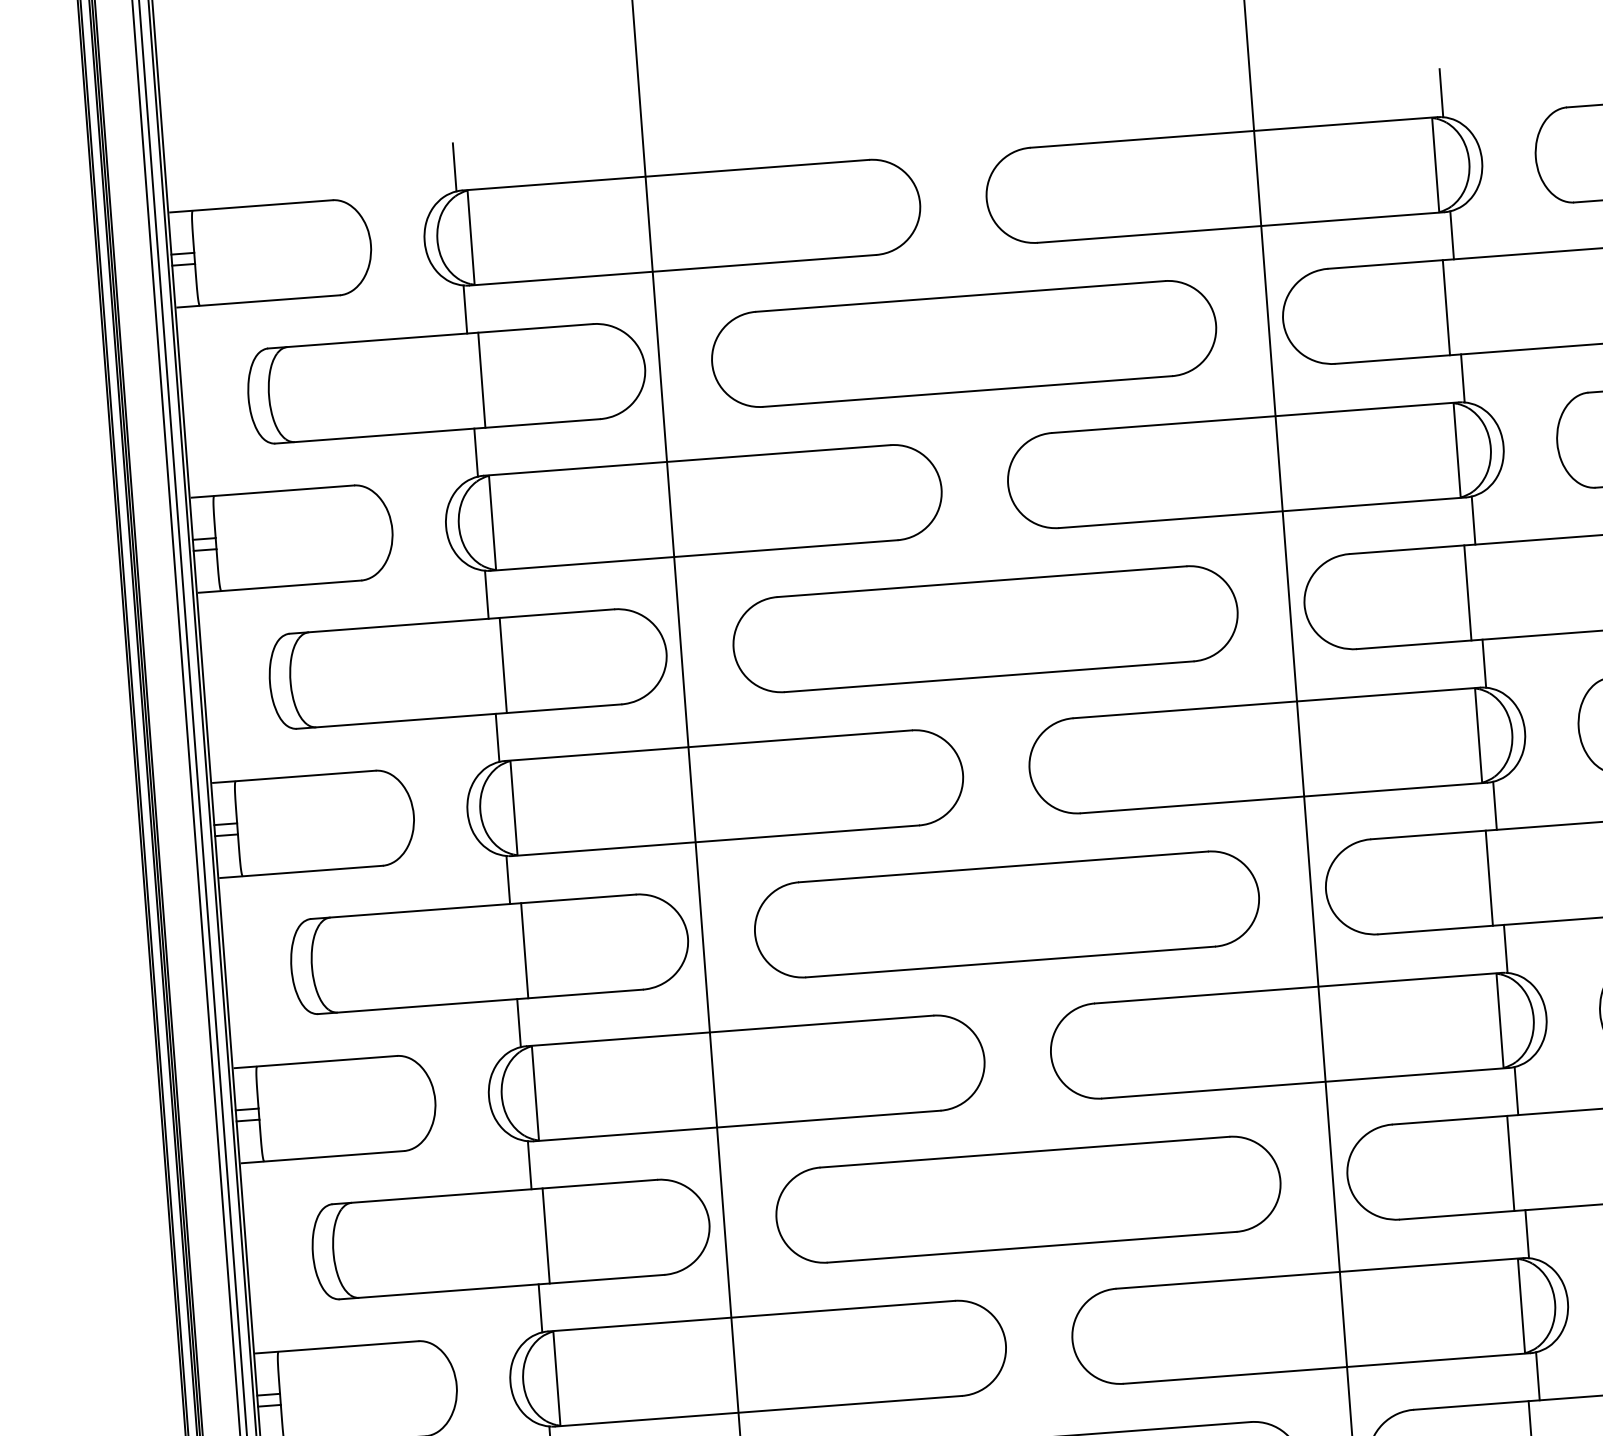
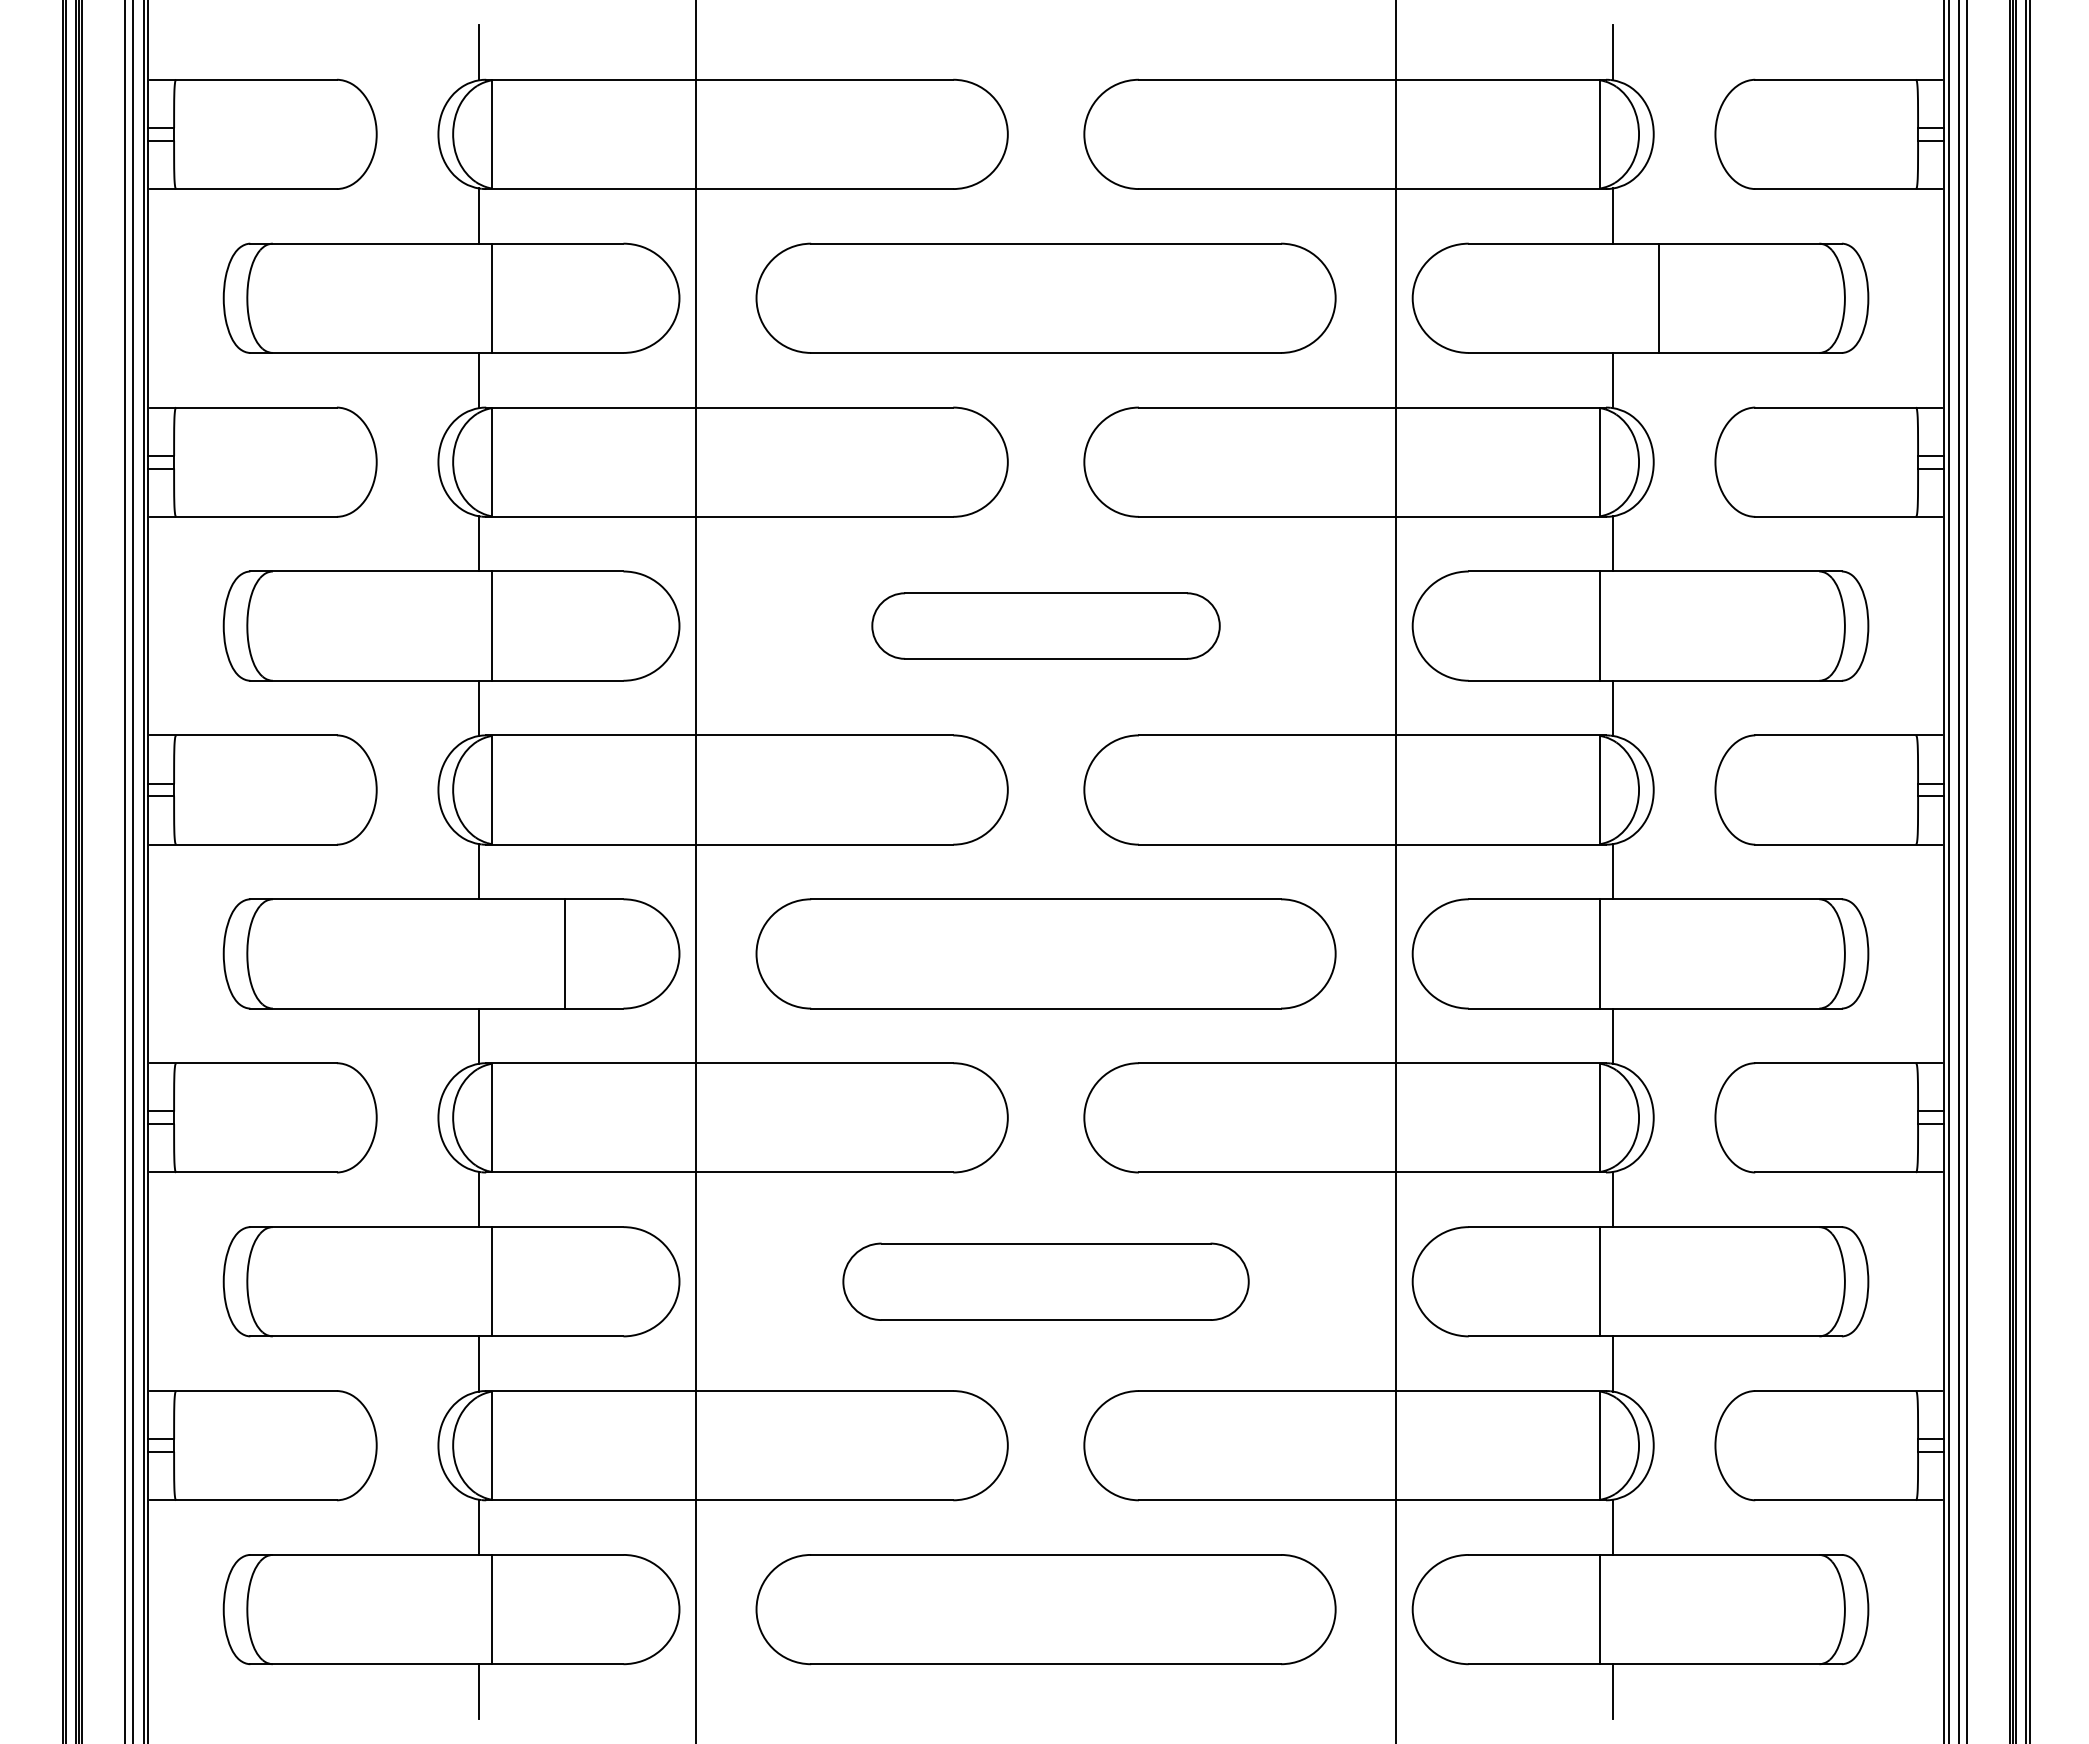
line: (1446, 306) -> (1659, 297), moved
part: (985, 628) -> (1045, 625), size x0.6
line: (524, 950) -> (564, 953), moved
part: (1027, 1199) -> (1045, 1281), size x0.7

